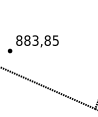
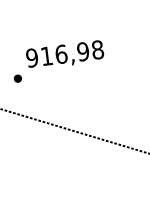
text: (37, 40) -> (64, 53), 883,85 -> 916,98

